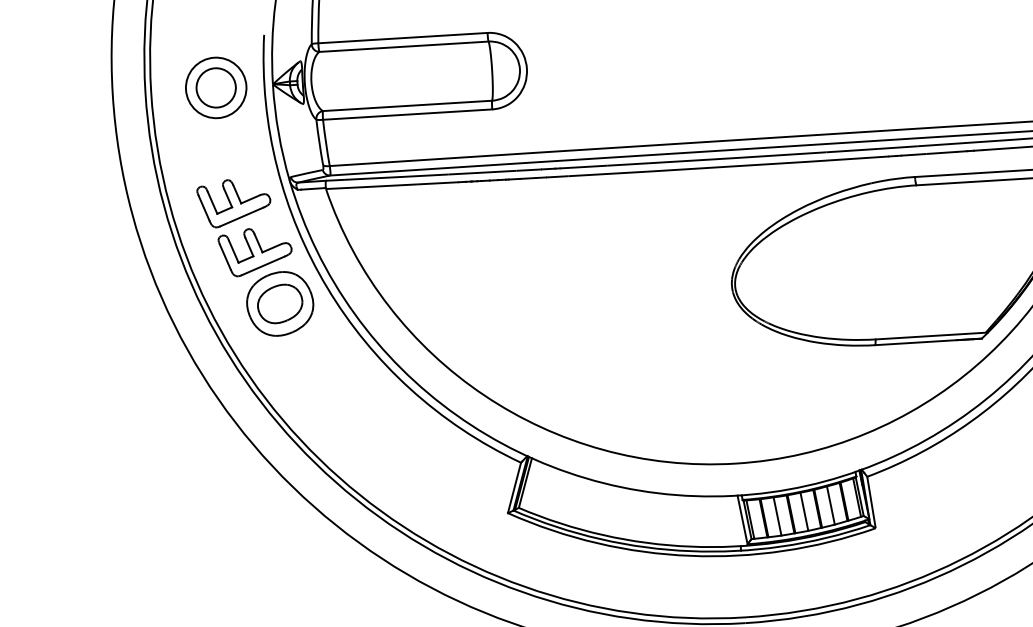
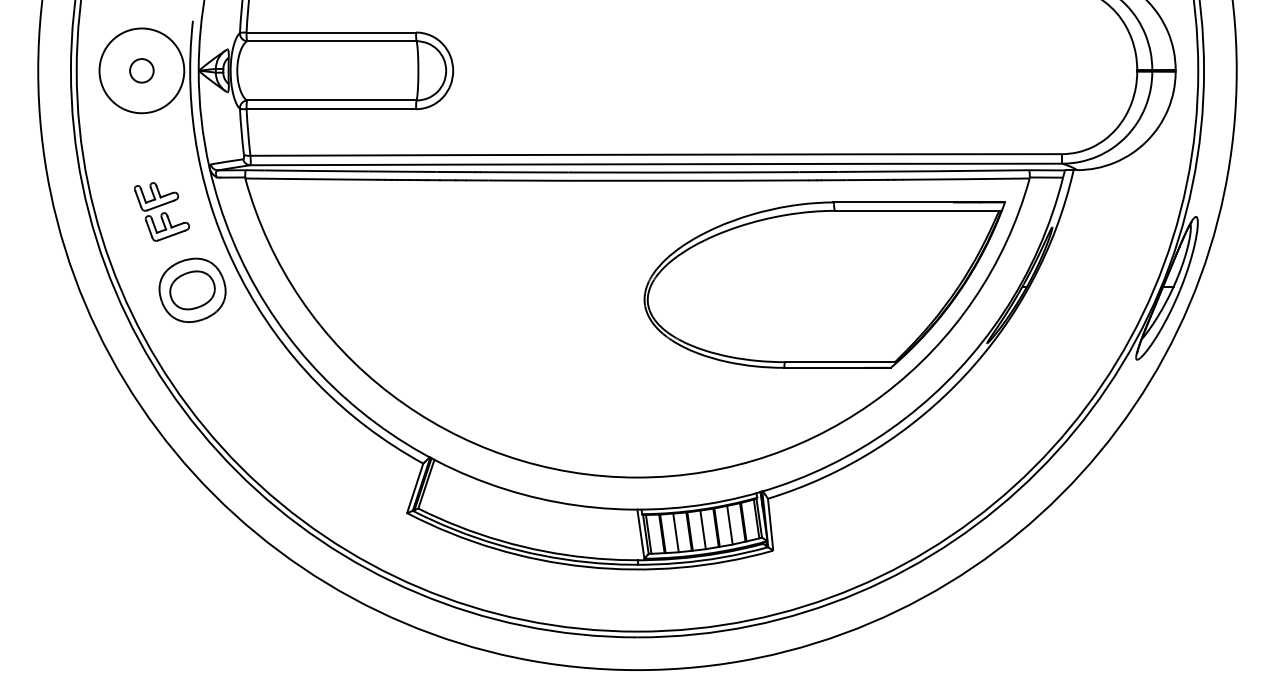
circle: (215, 87) -> (141, 70), size x0.6
circle: (215, 87) -> (141, 70), size x1.4
part: (244, 227) -> (161, 211), size x0.6

